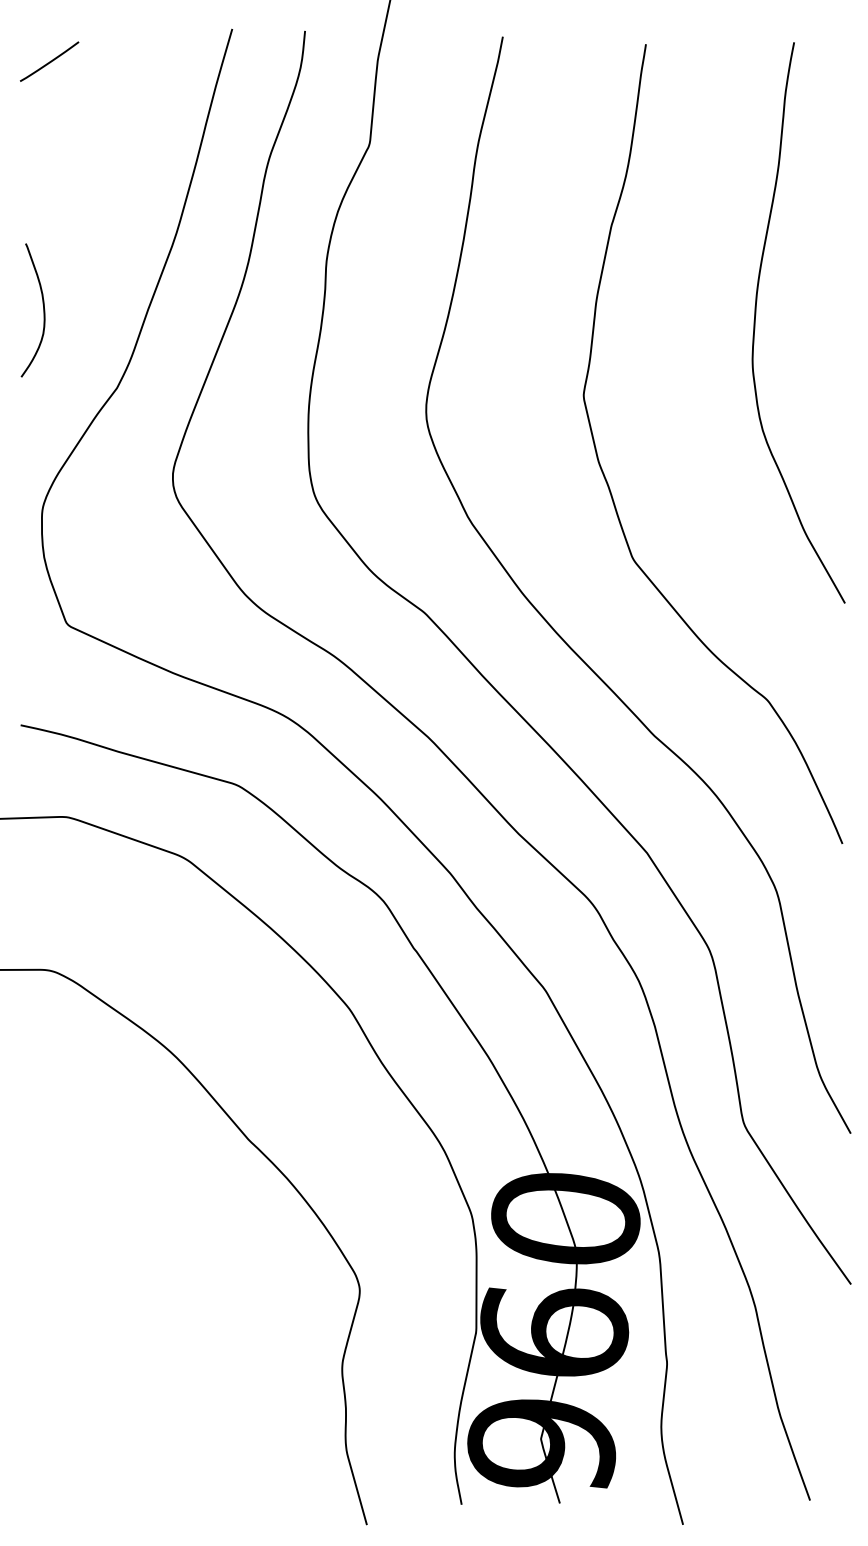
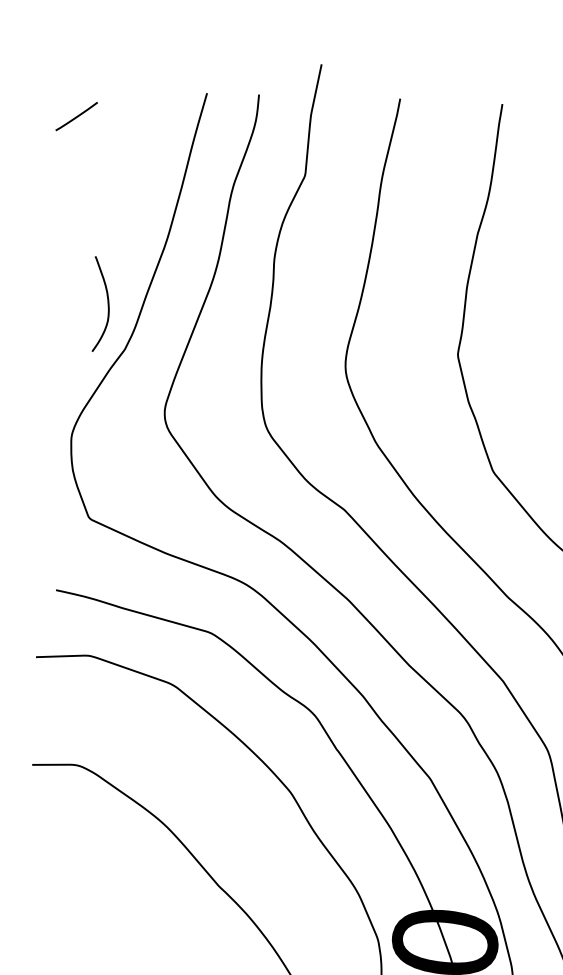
curve: (43, 310) -> (108, 304), moved

